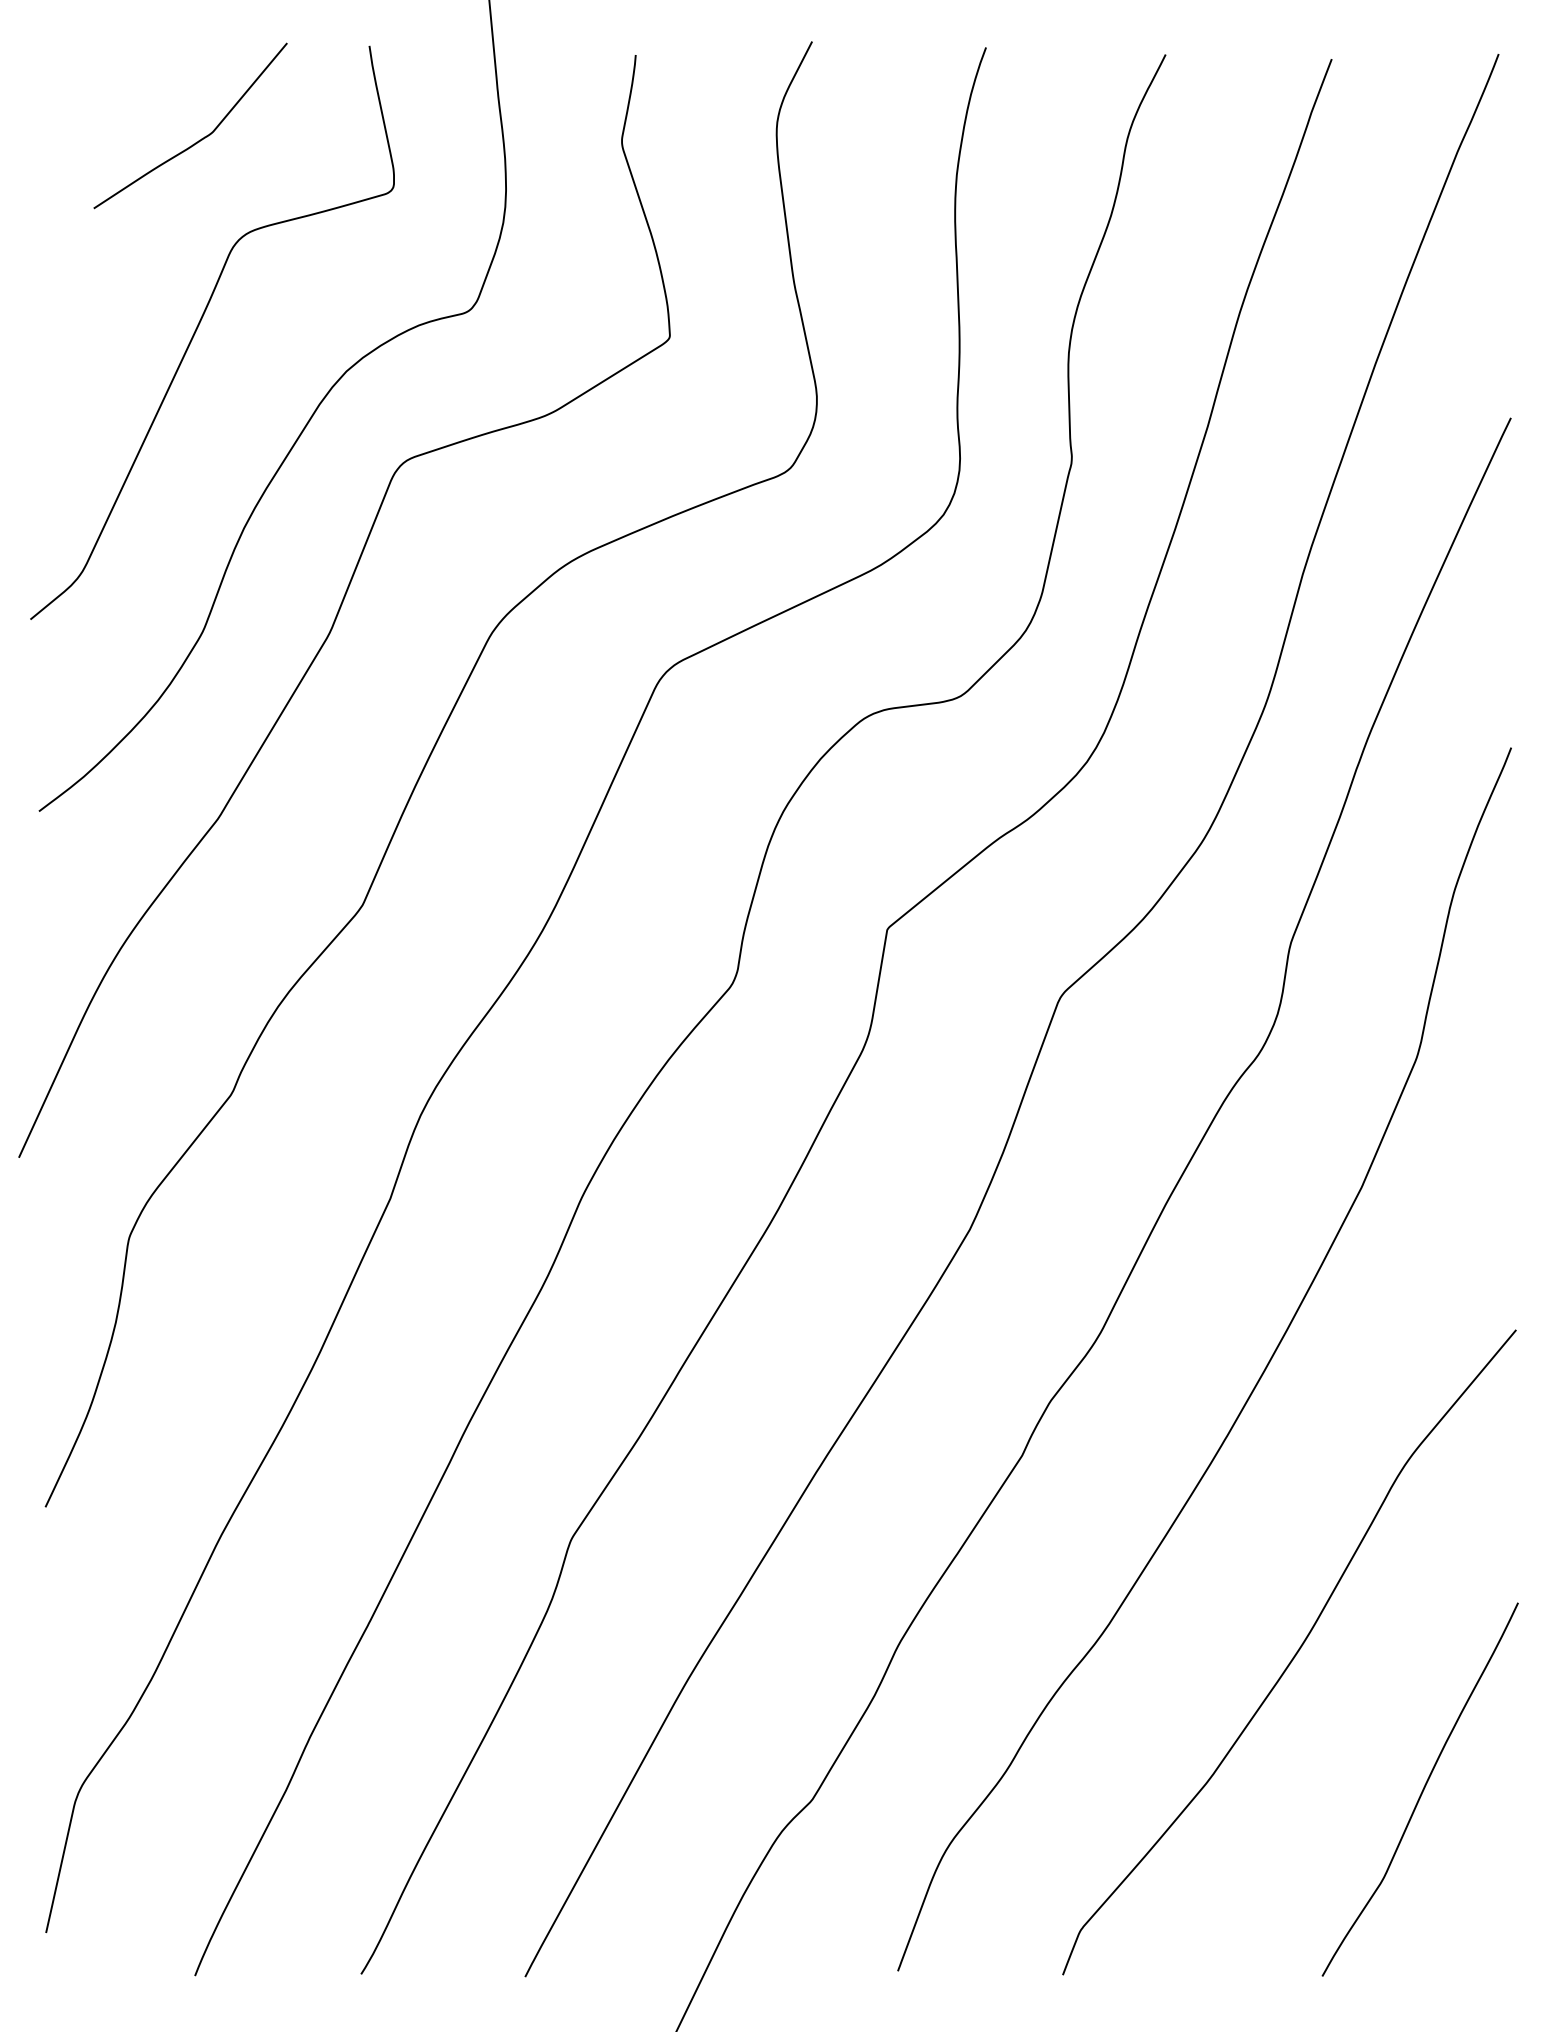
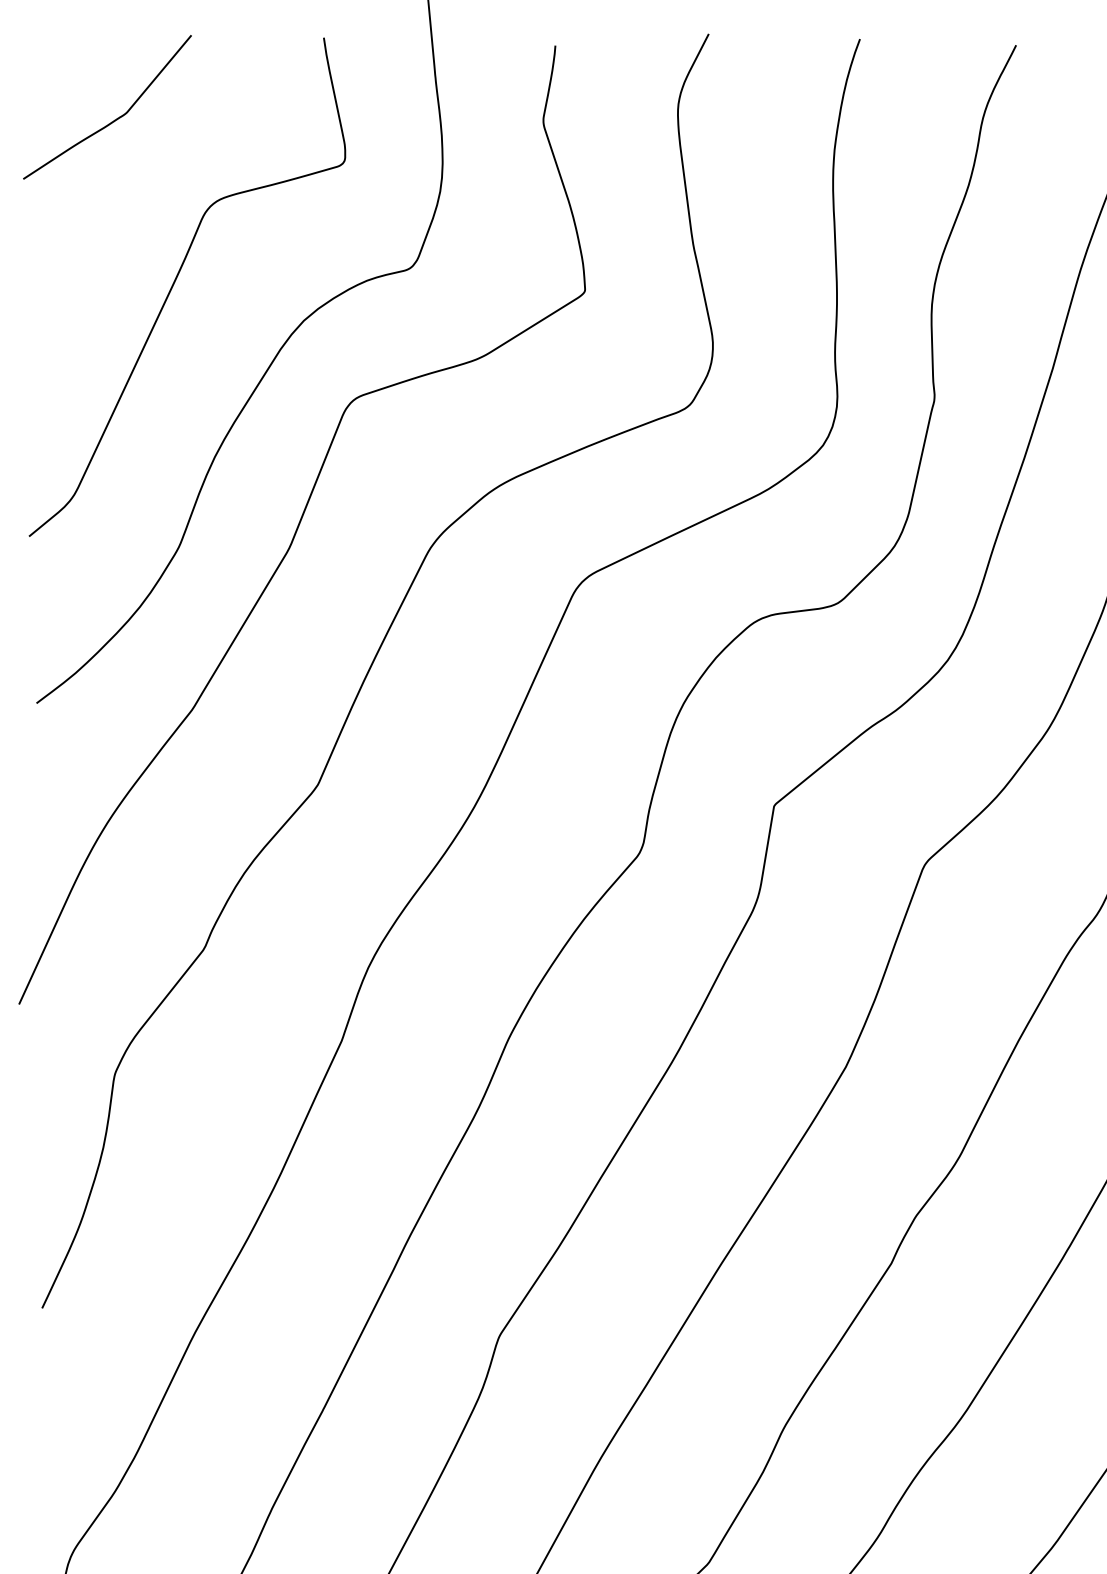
curve: (198, 140) -> (114, 119), moved

